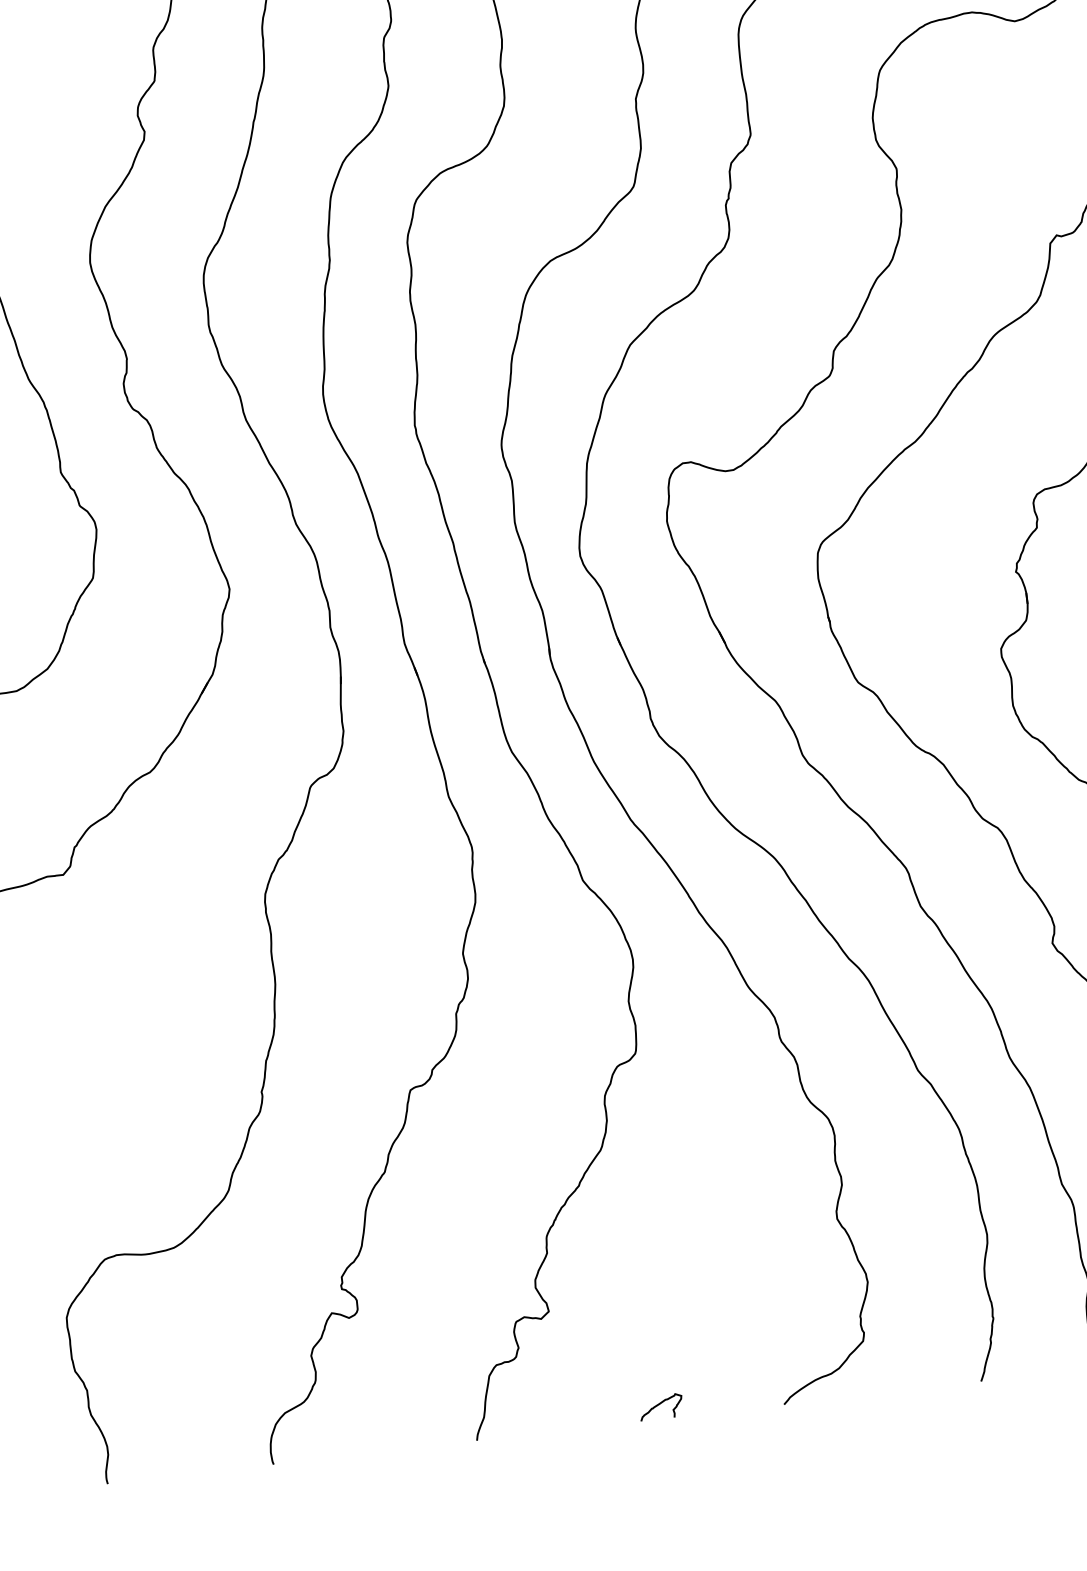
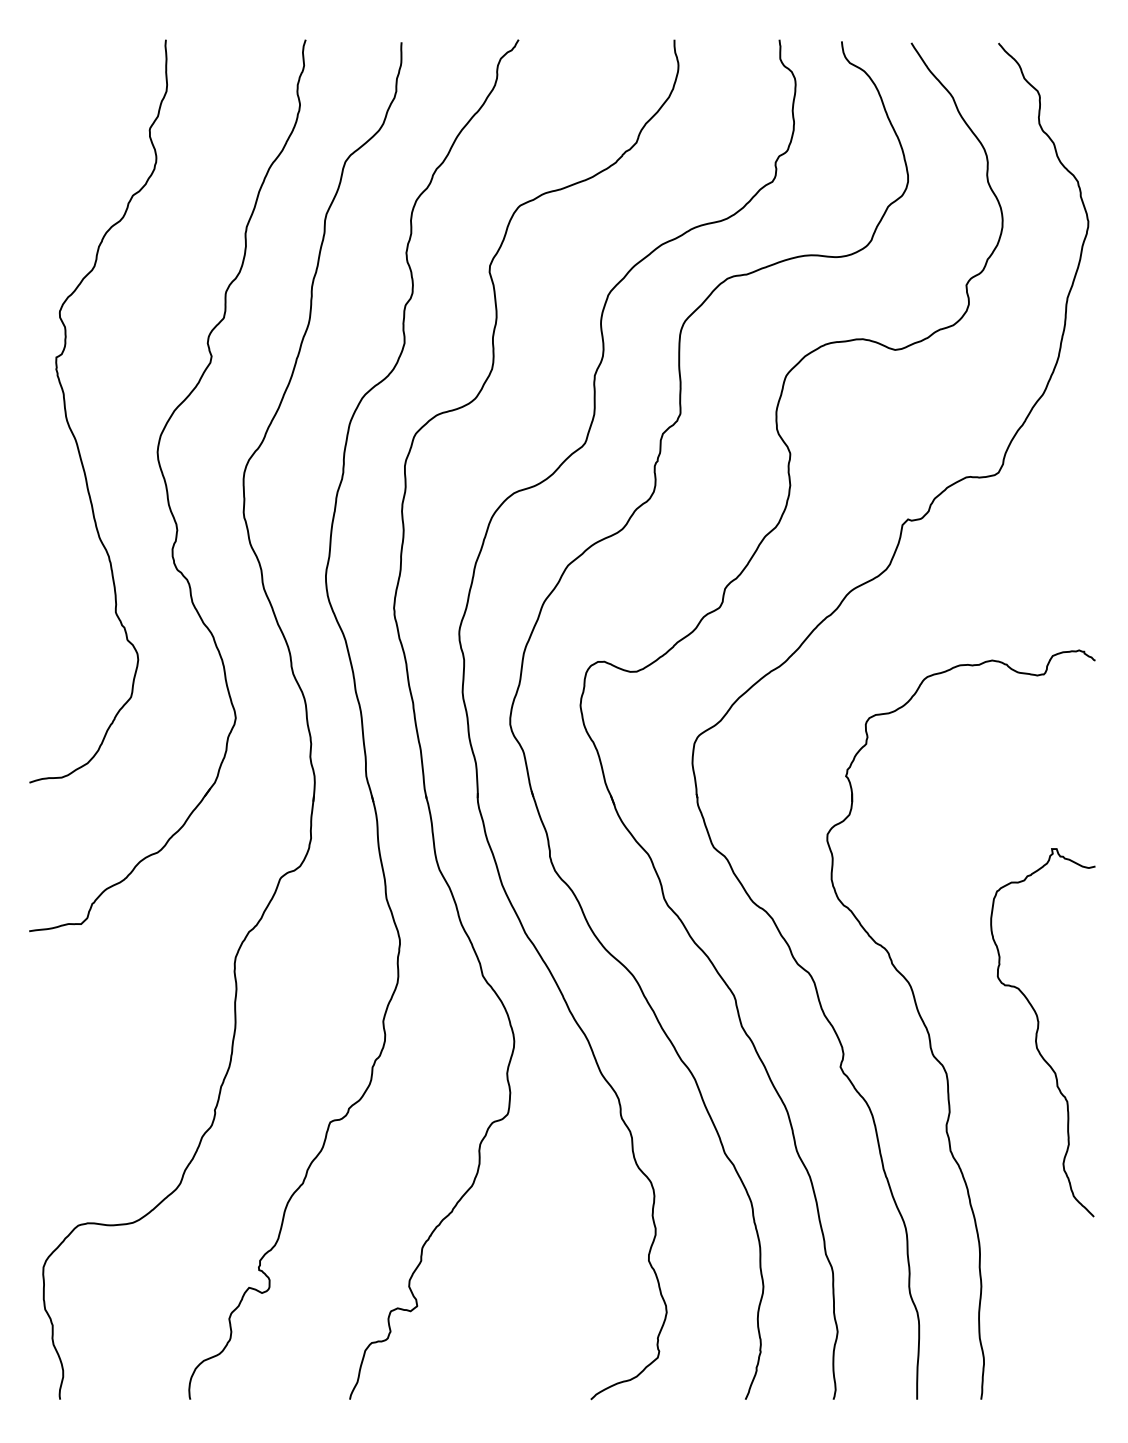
curve: (660, 1404) -> (495, 1388), removed

